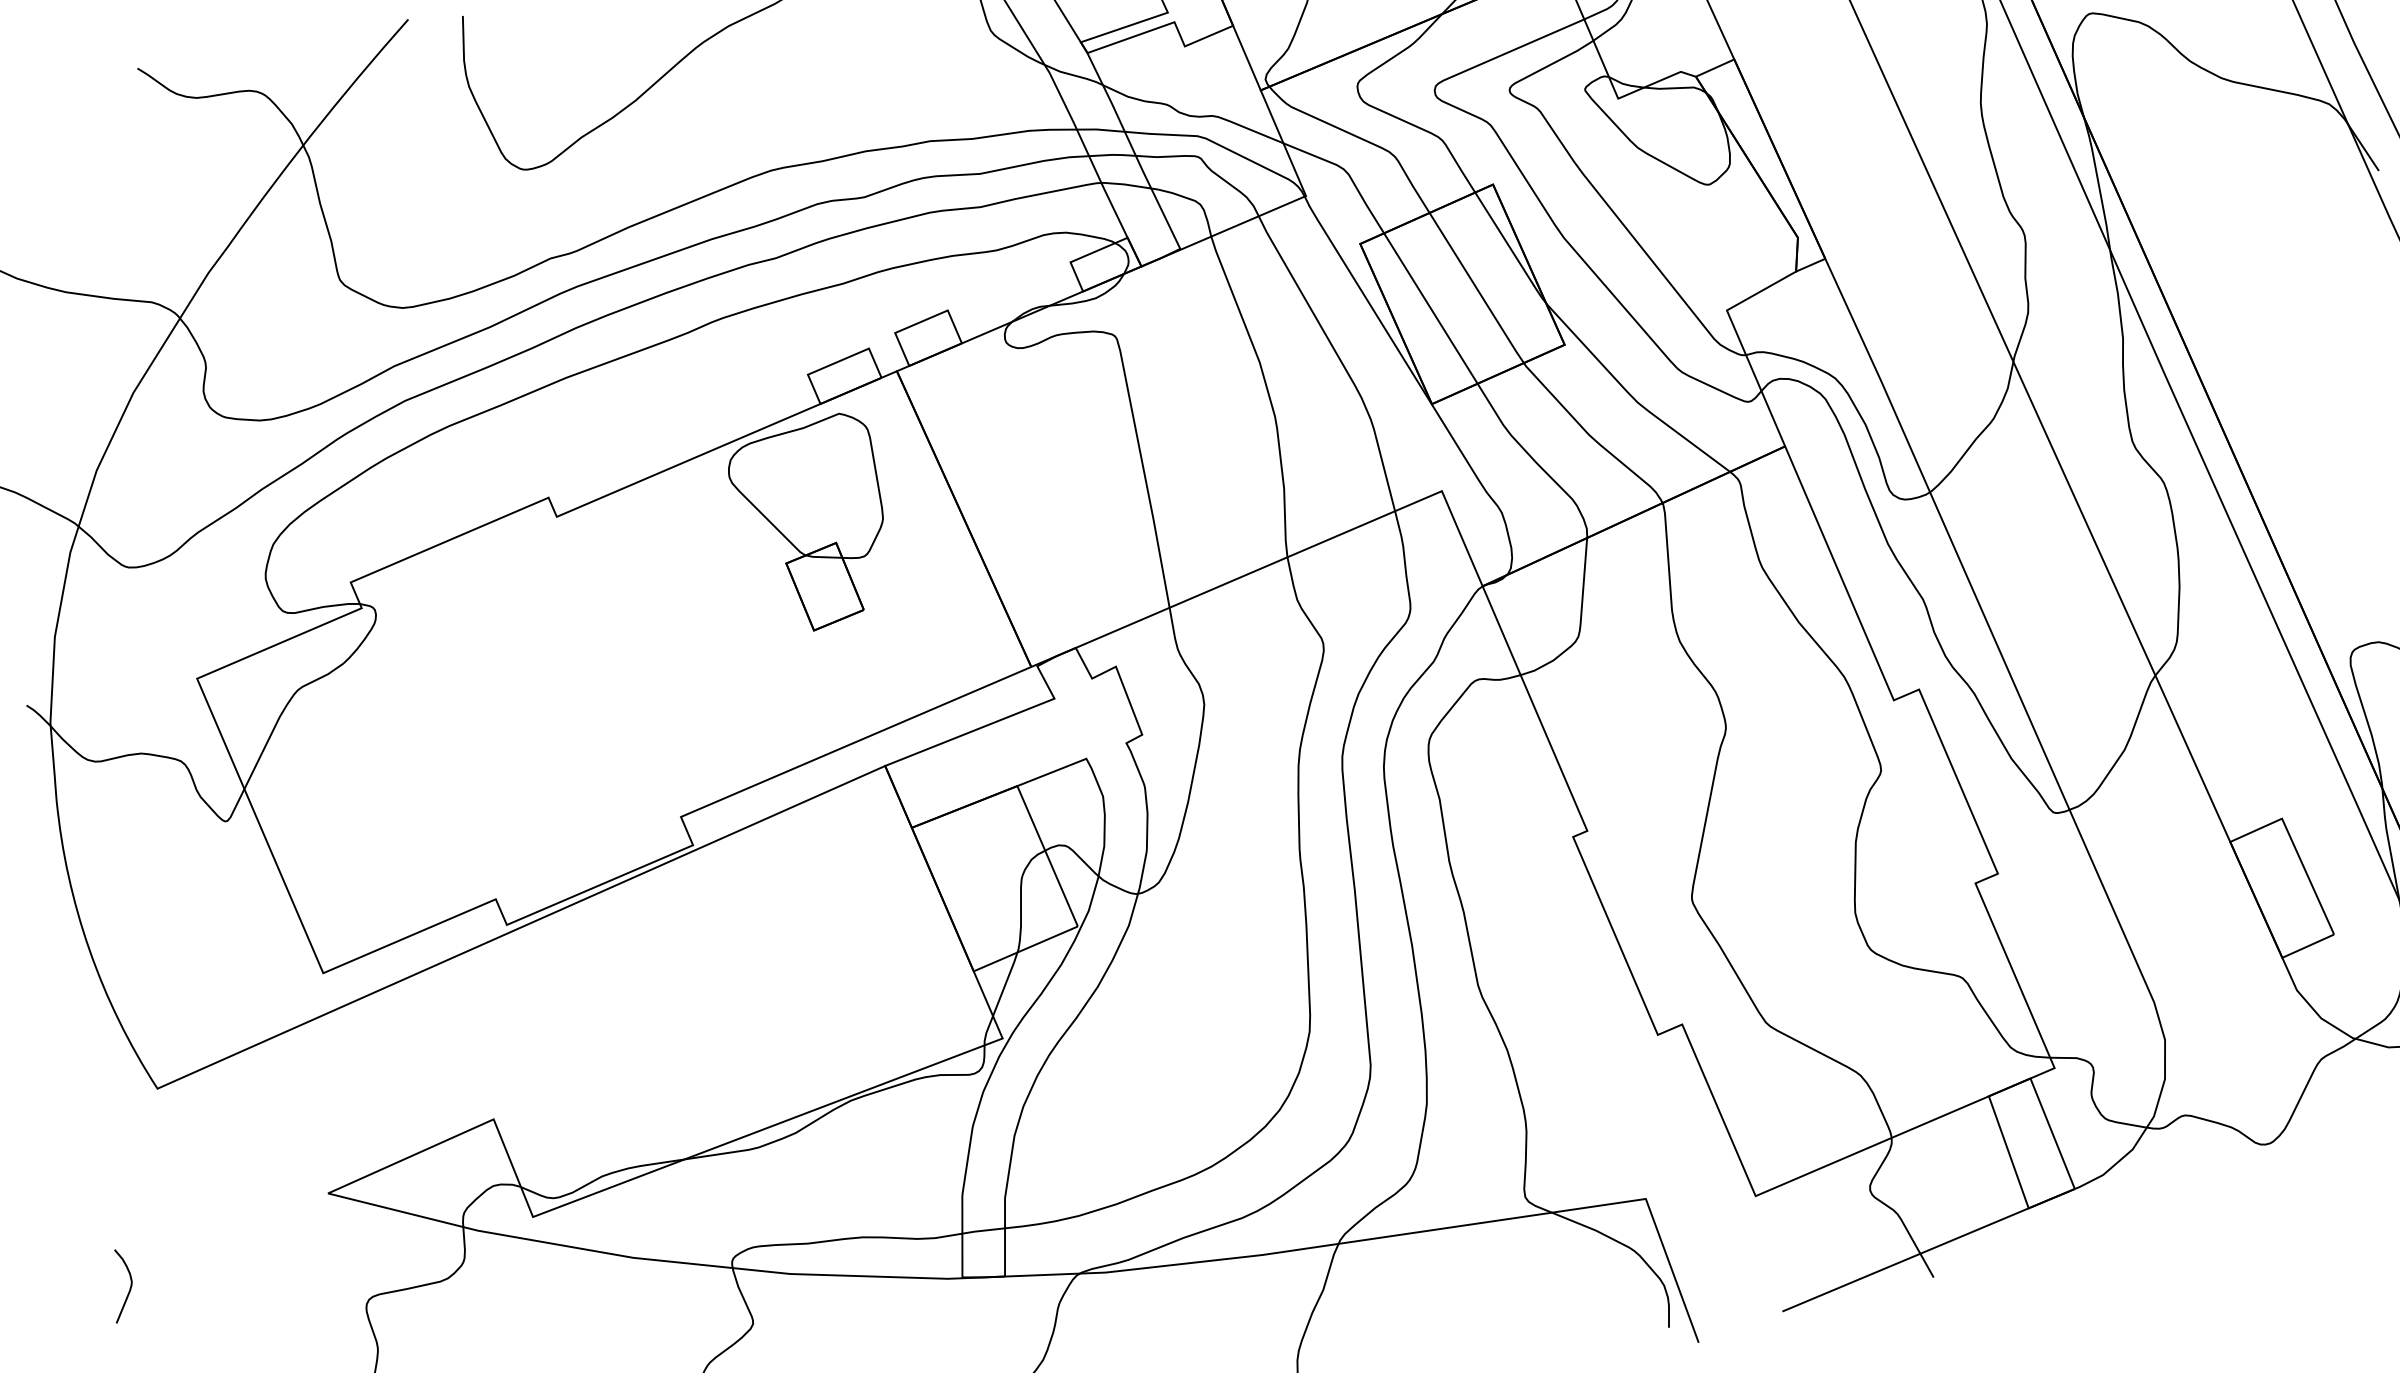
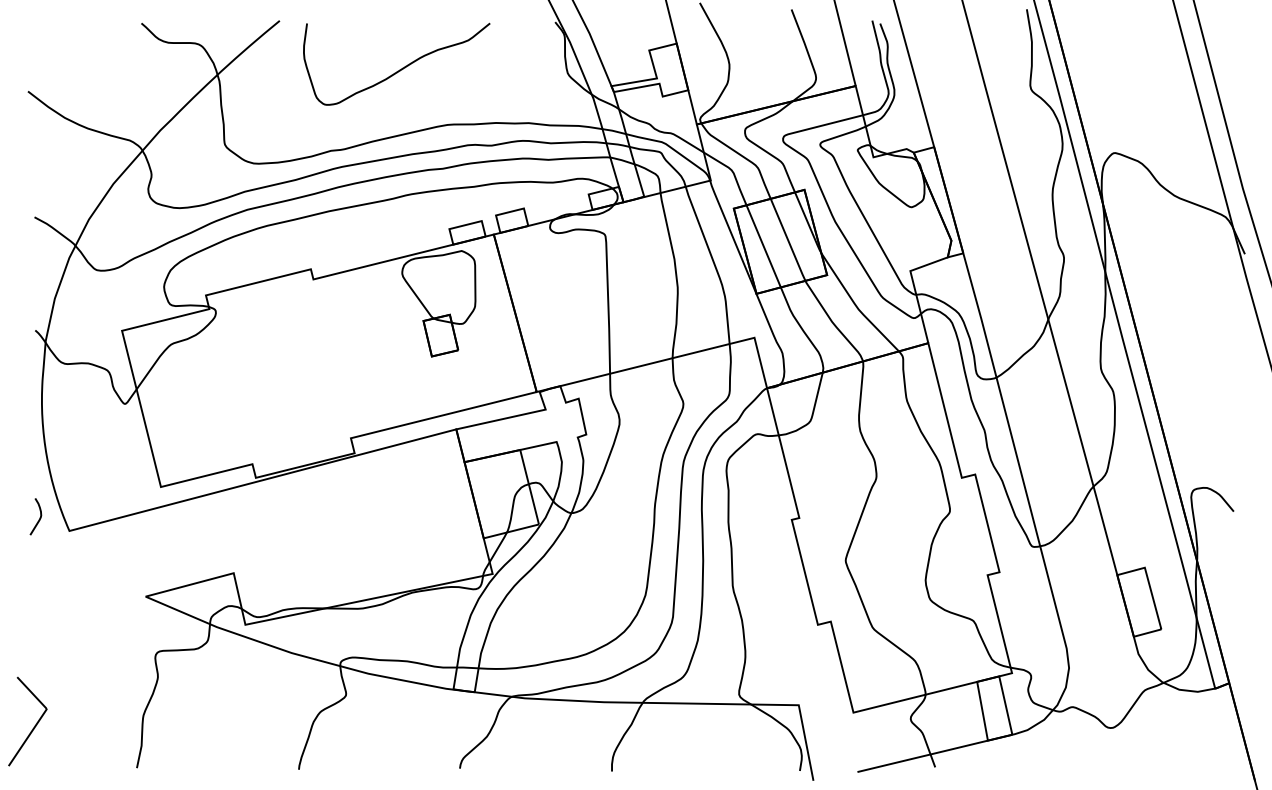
curve: (129, 1285) -> (39, 517), moved

